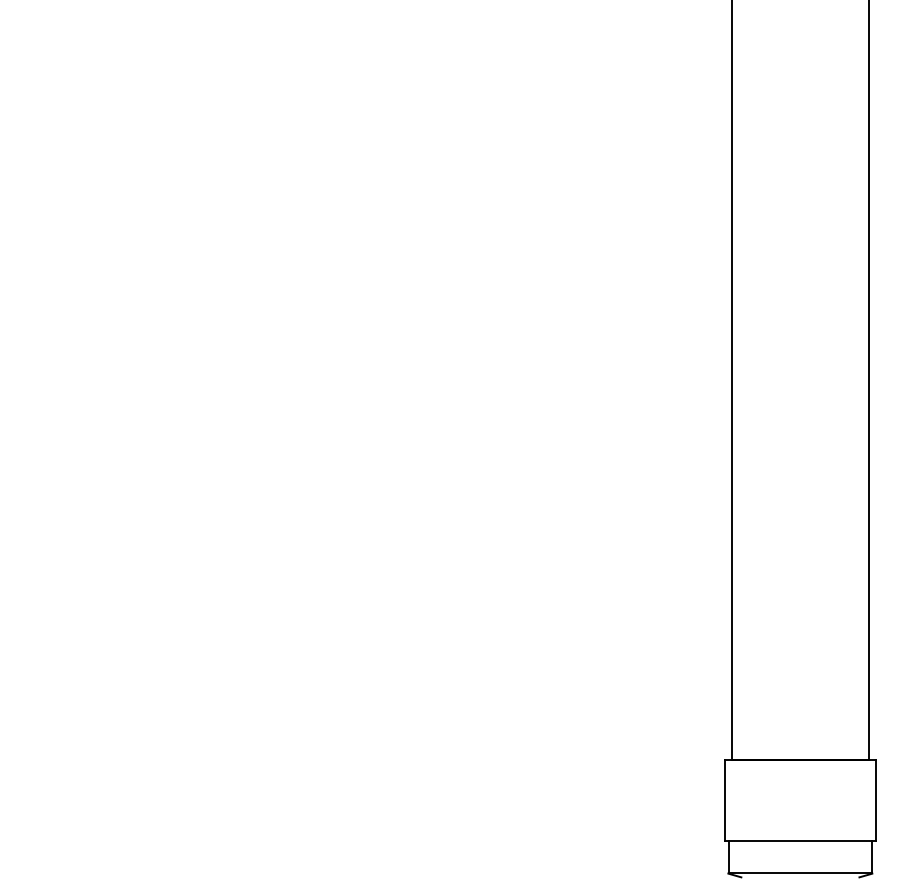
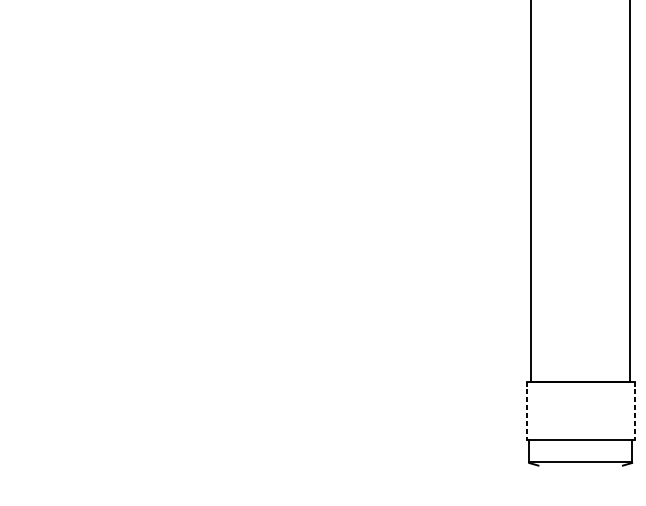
line: (724, 800) -> (526, 410), solid -> dashed
line: (875, 800) -> (634, 410), solid -> dashed

